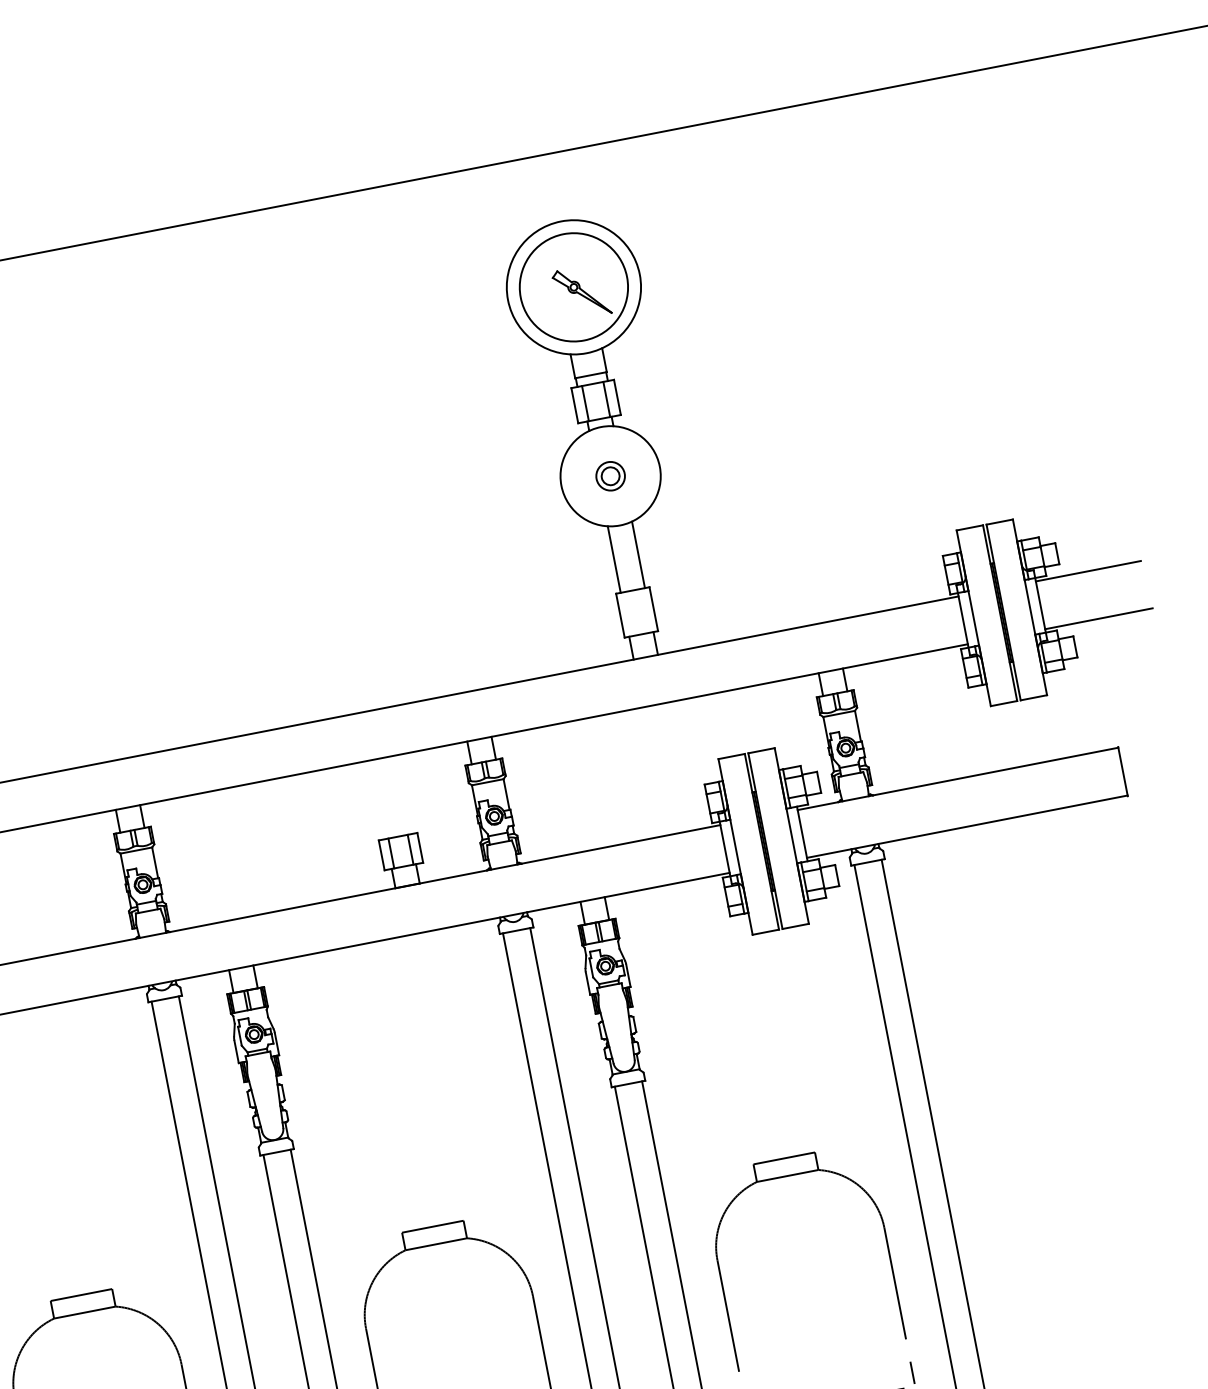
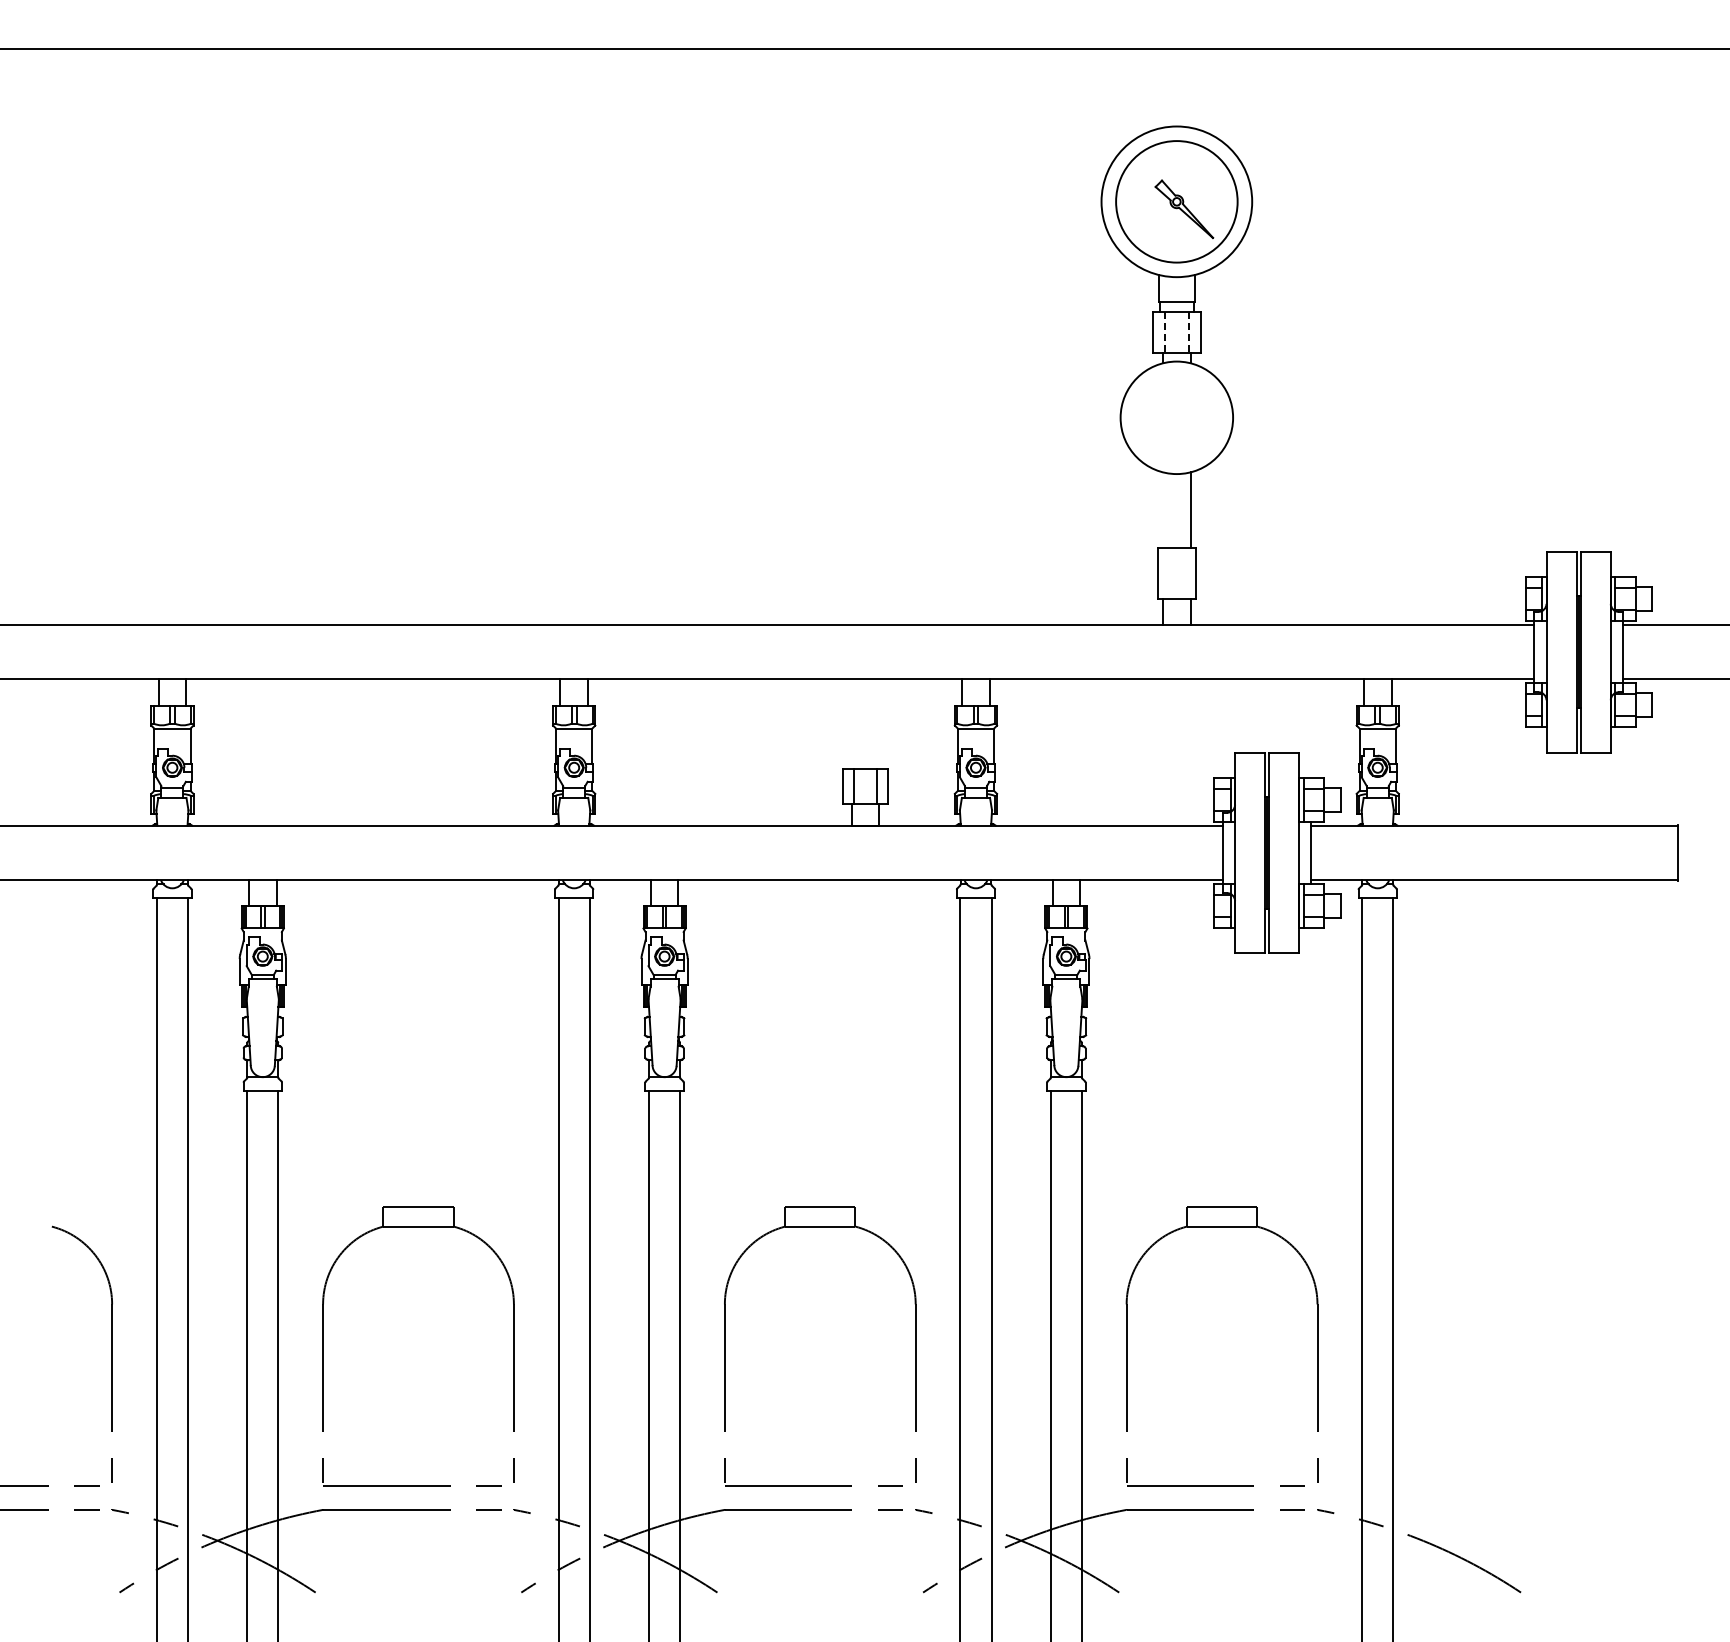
line: (607, 399) -> (1189, 332), solid -> dashed
line: (585, 403) -> (1164, 332), solid -> dashed
part: (610, 476) -> (1176, 417), removed
line: (614, 559) -> (1163, 510), removed

